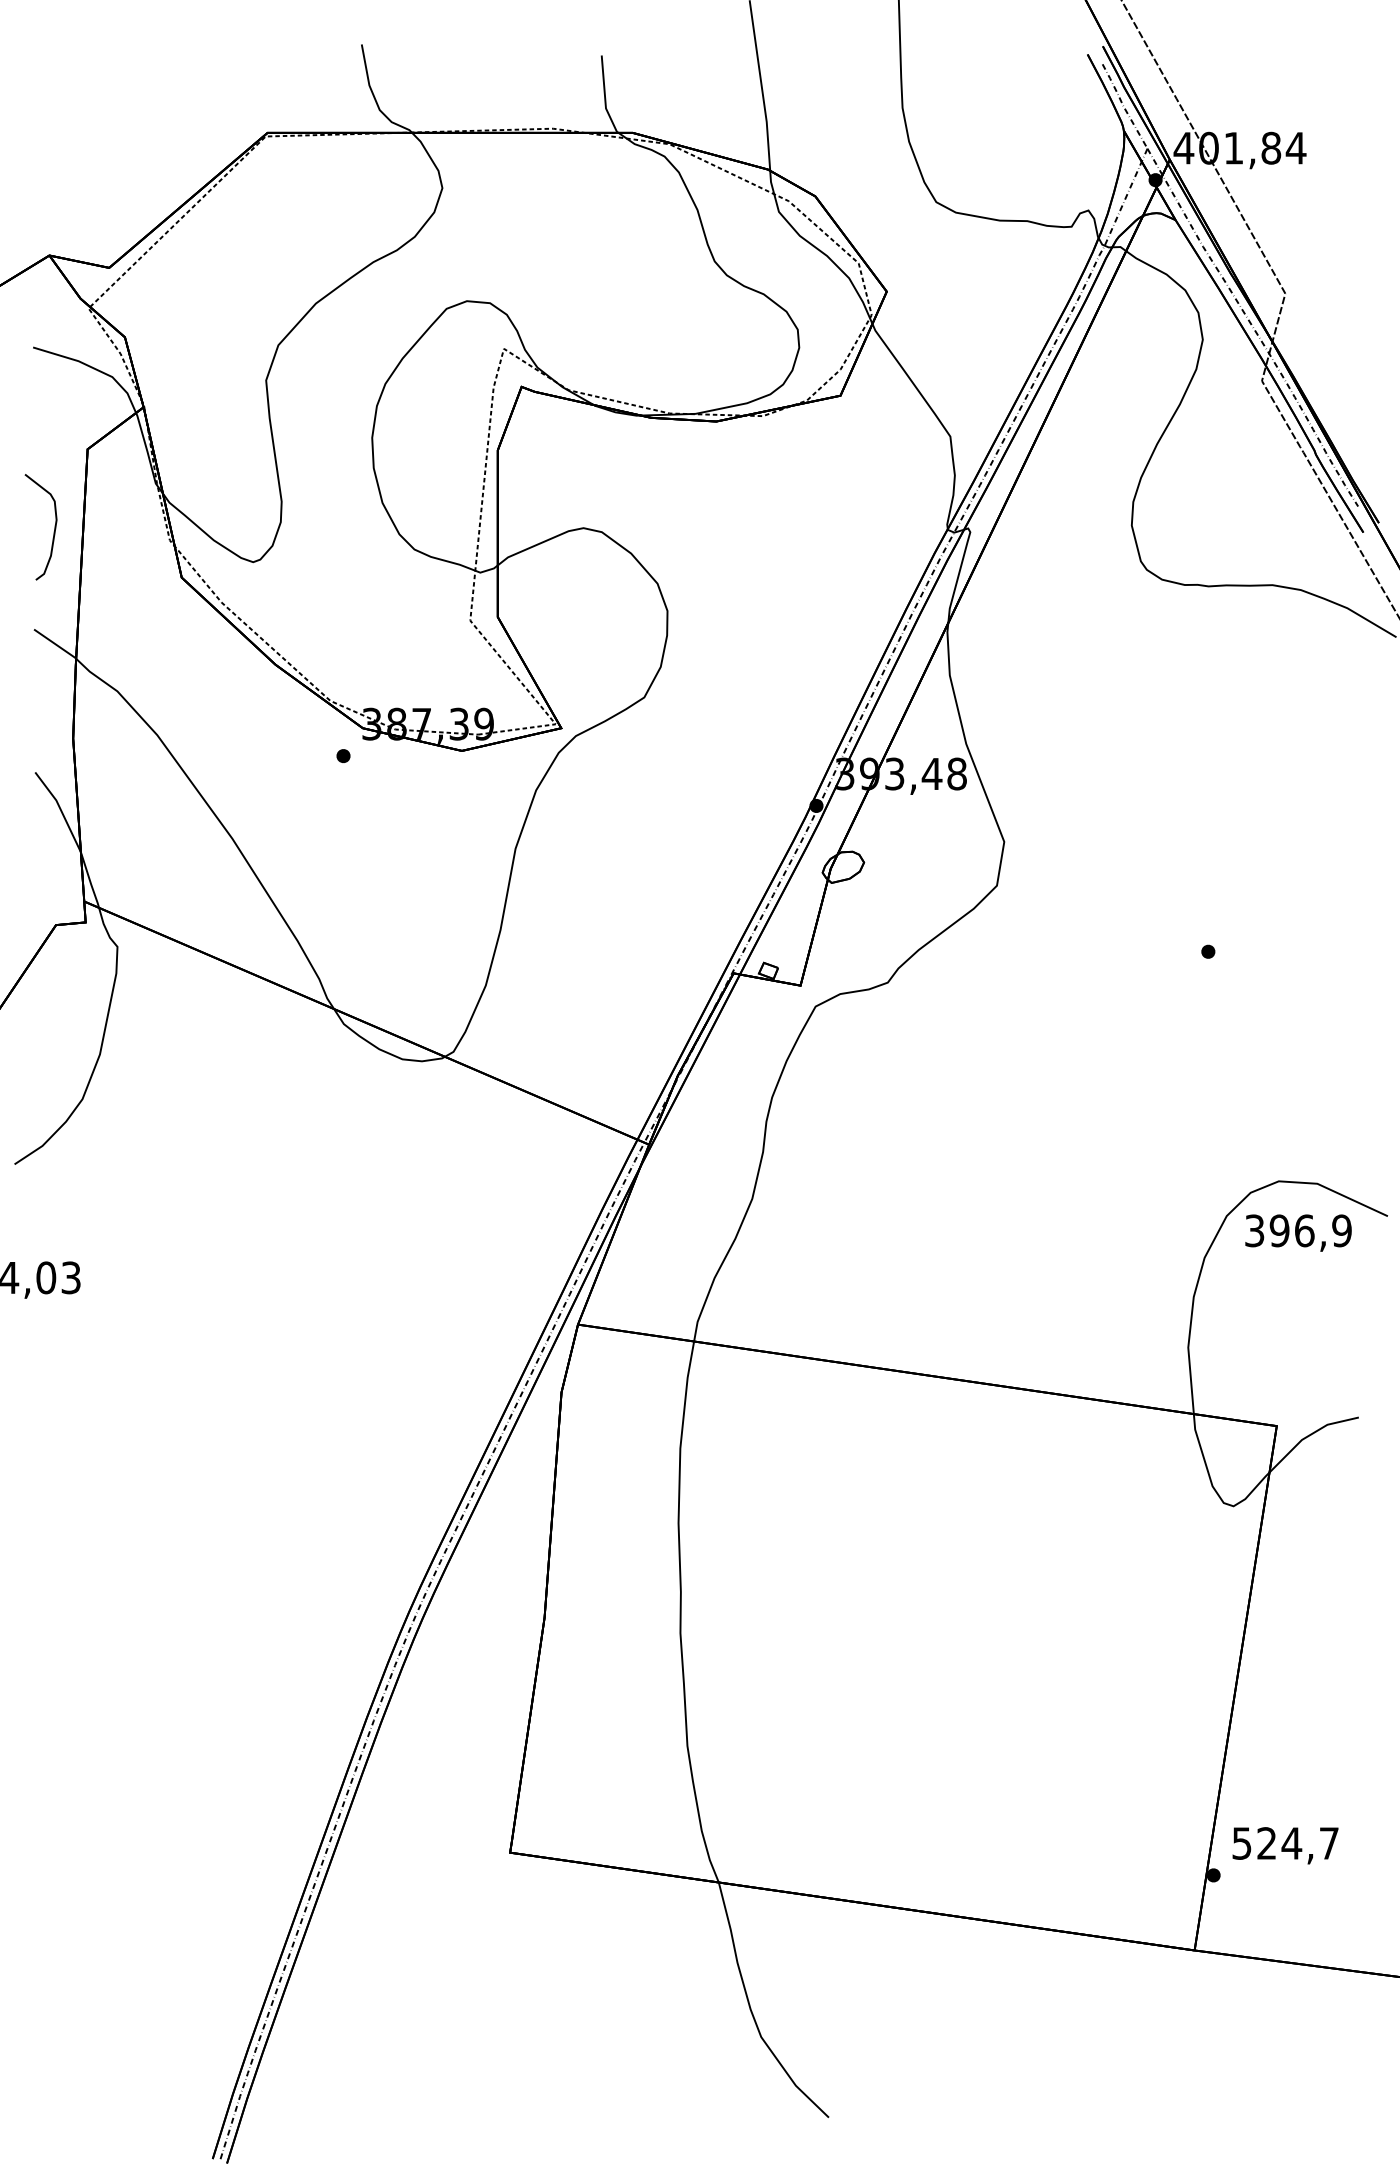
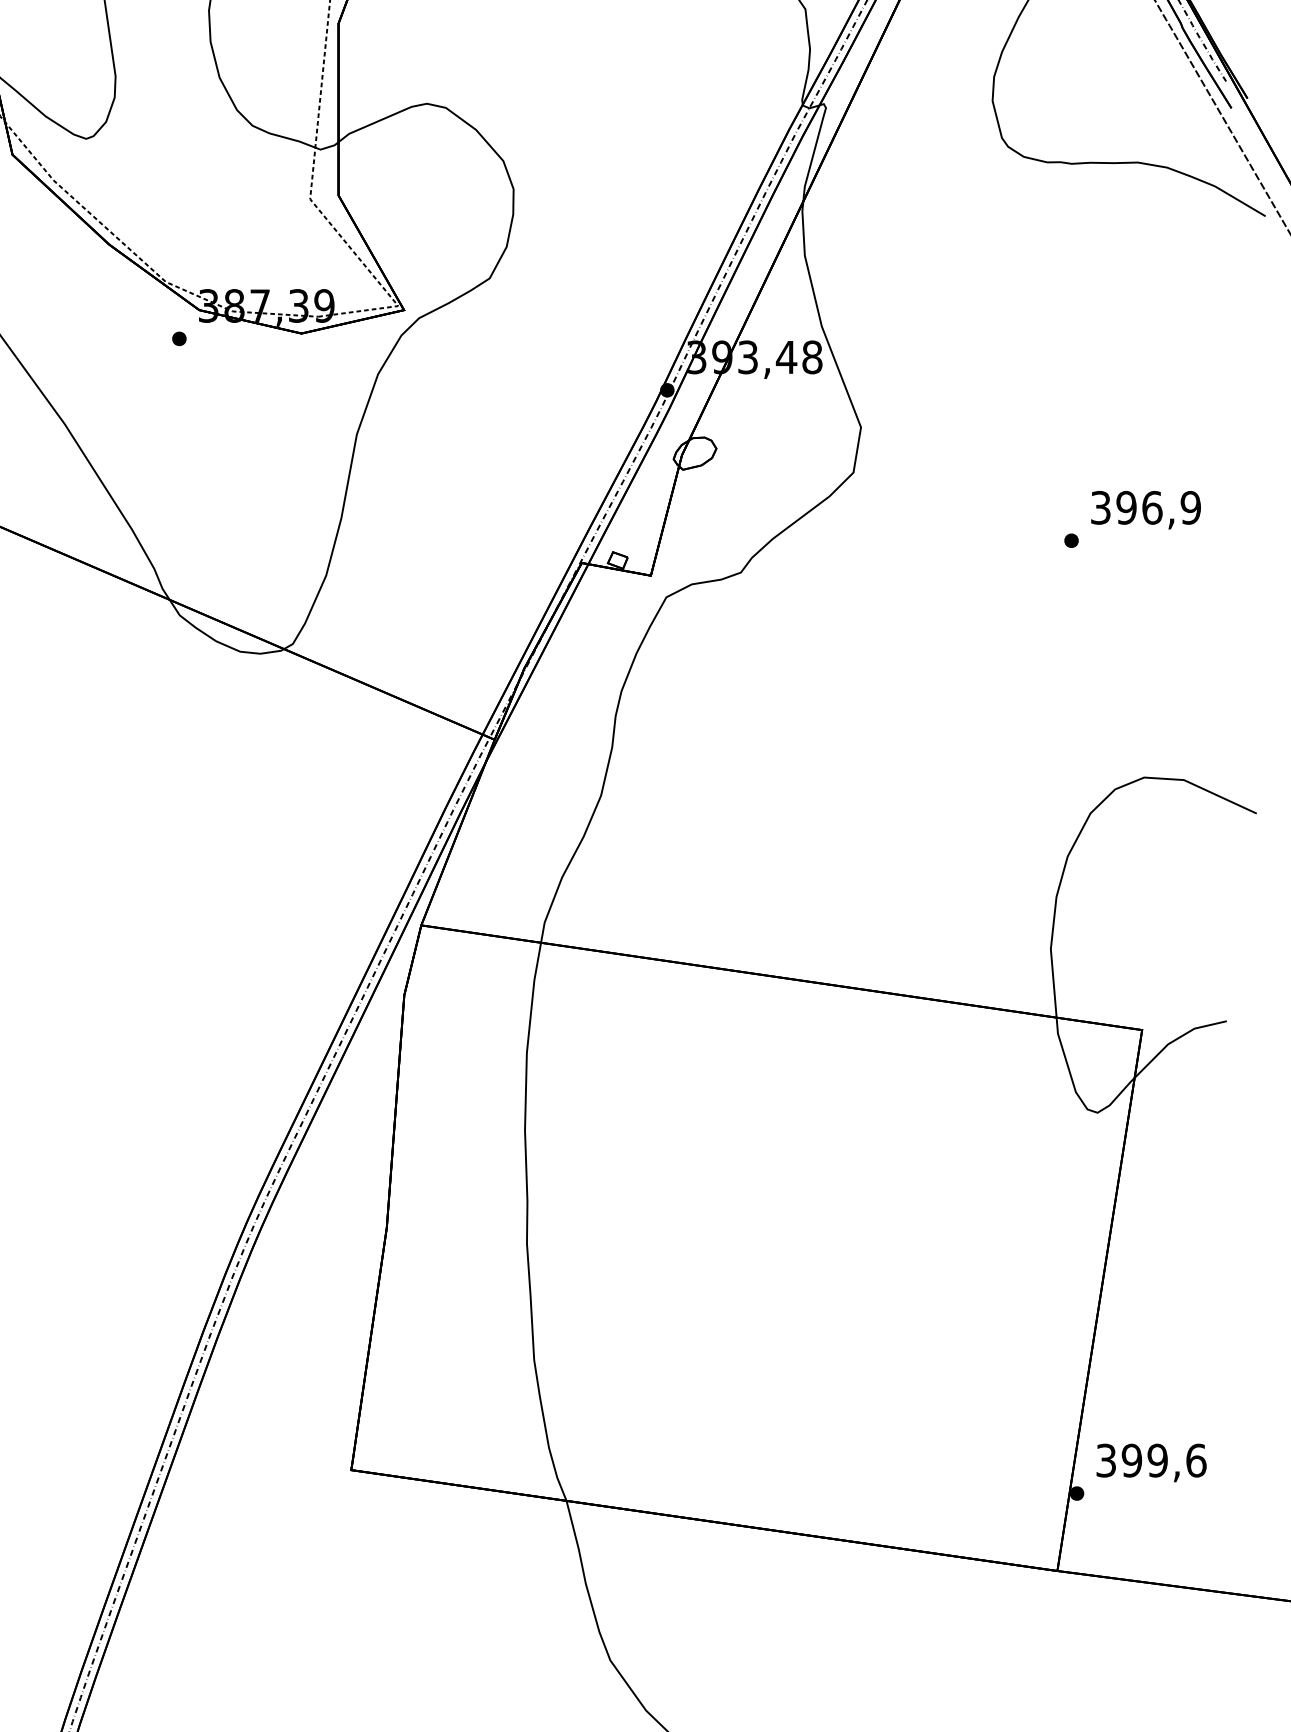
text: (1298, 1232) -> (1145, 509), moved
text: (1286, 1843) -> (1152, 1460), 524,7 -> 399,6

